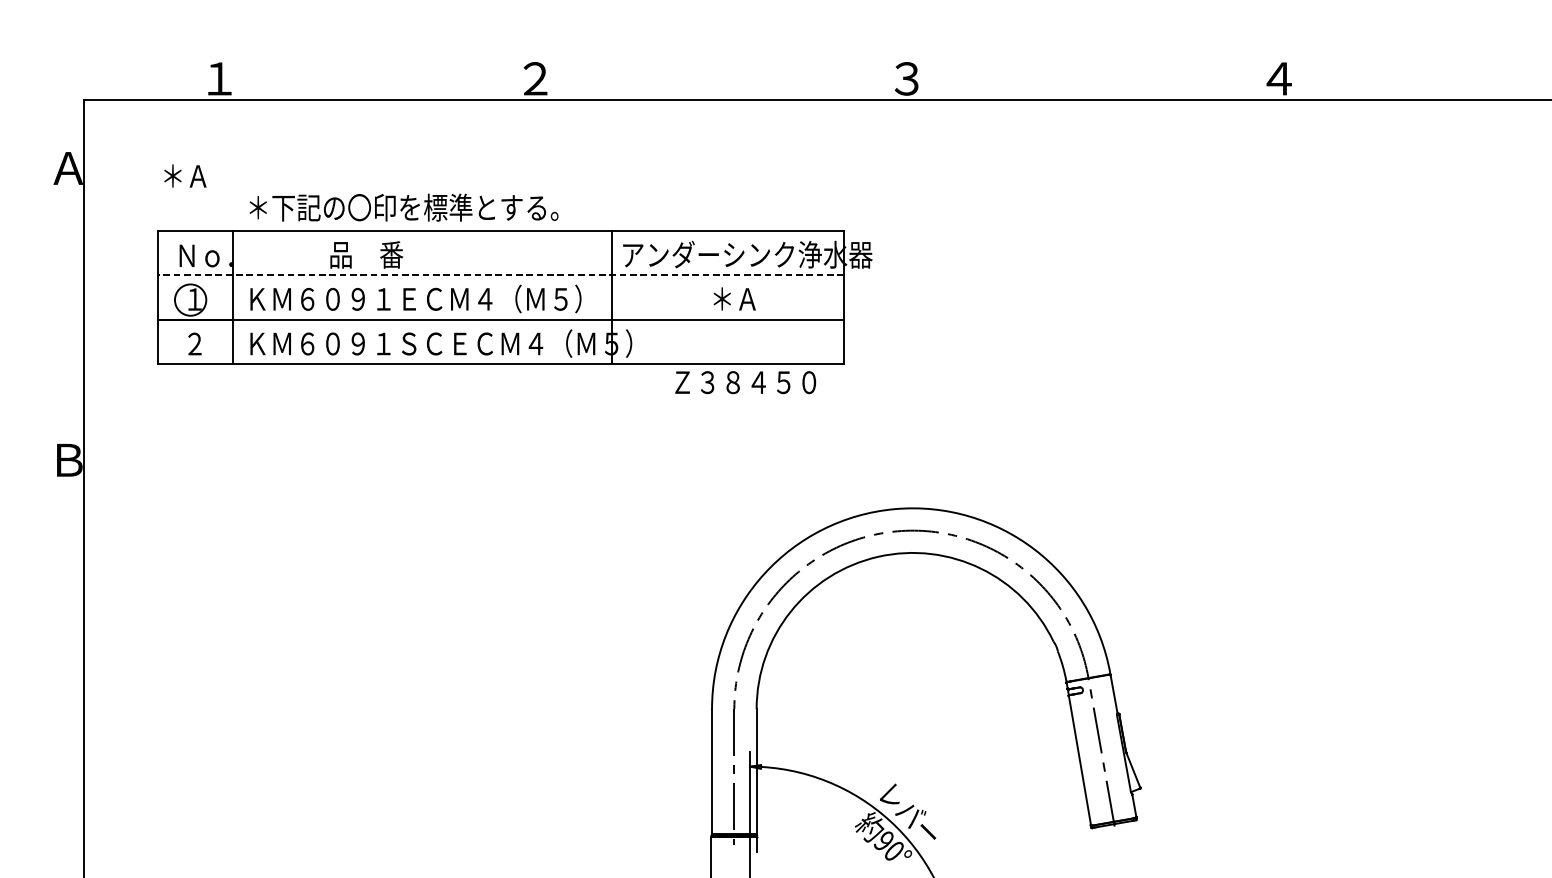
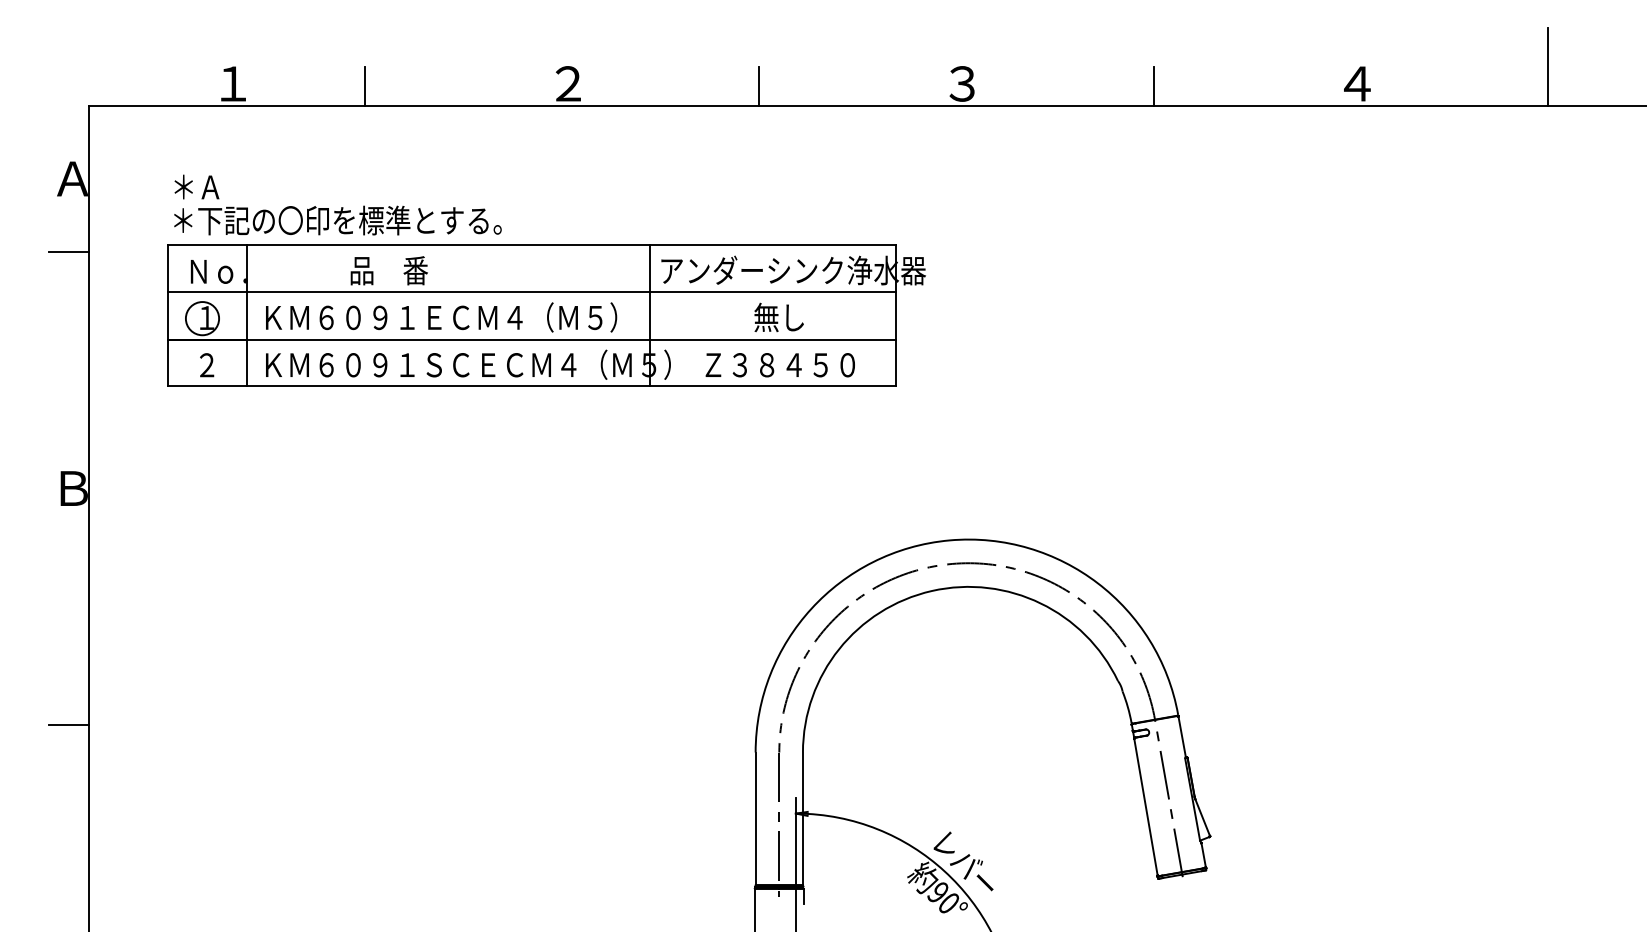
line: (1458, 63) -> (1547, 67), added
line: (343, 81) -> (364, 86), added
line: (715, 81) -> (759, 86), added
line: (1087, 81) -> (1153, 86), added
text: (403, 207) -> (337, 220), moved
line: (64, 237) -> (68, 252), added
line: (500, 275) -> (531, 292), dashed -> solid
text: (733, 299) -> (778, 317), ＊Ａ -> 無し
text: (744, 382) -> (779, 365), moved
line: (64, 683) -> (68, 725), added

